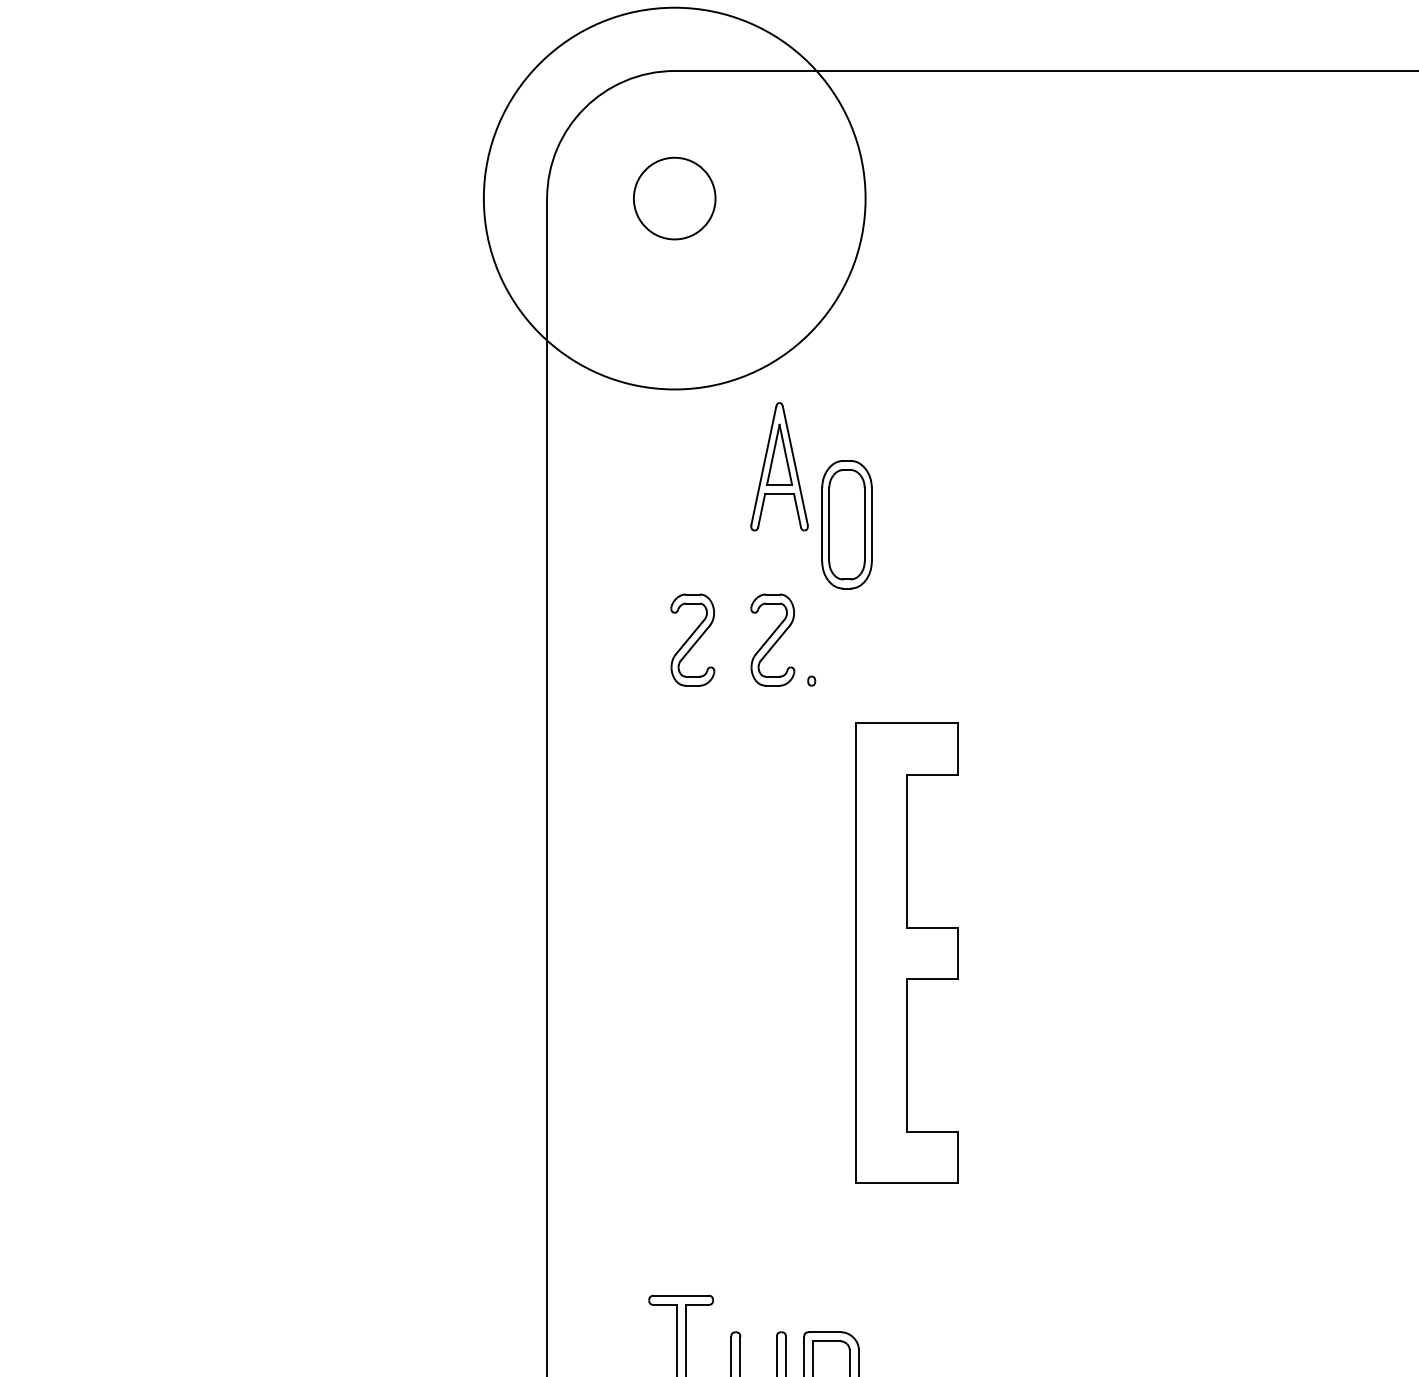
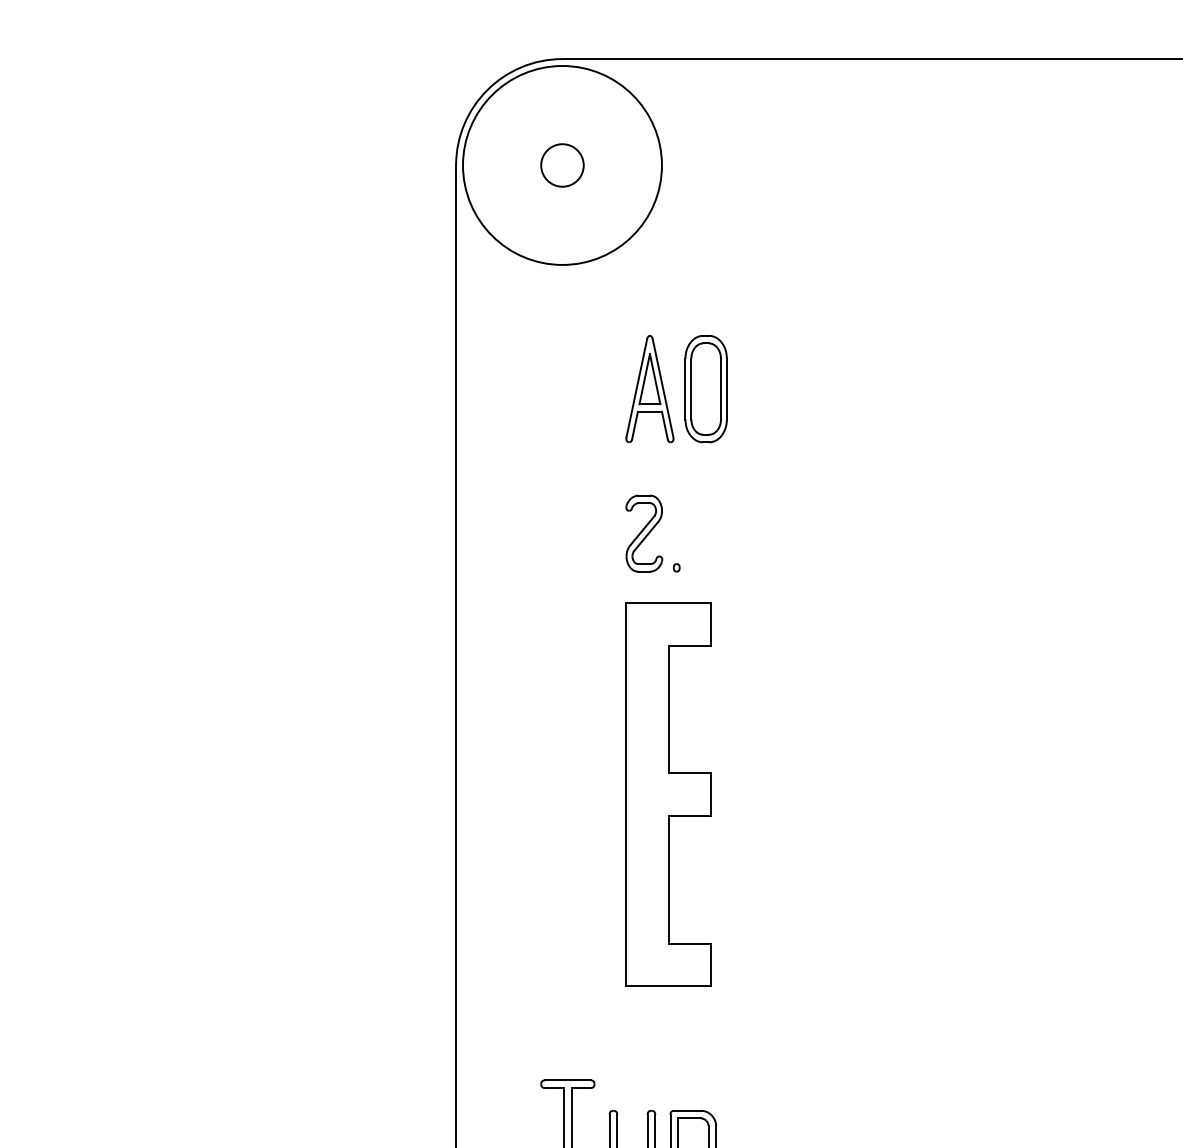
circle: (674, 198) -> (562, 165), size x0.62
circle: (674, 198) -> (562, 165), size x0.62
part: (846, 524) -> (705, 388), moved
part: (692, 639) -> (577, 533), removed
part: (906, 952) -> (668, 794), moved

